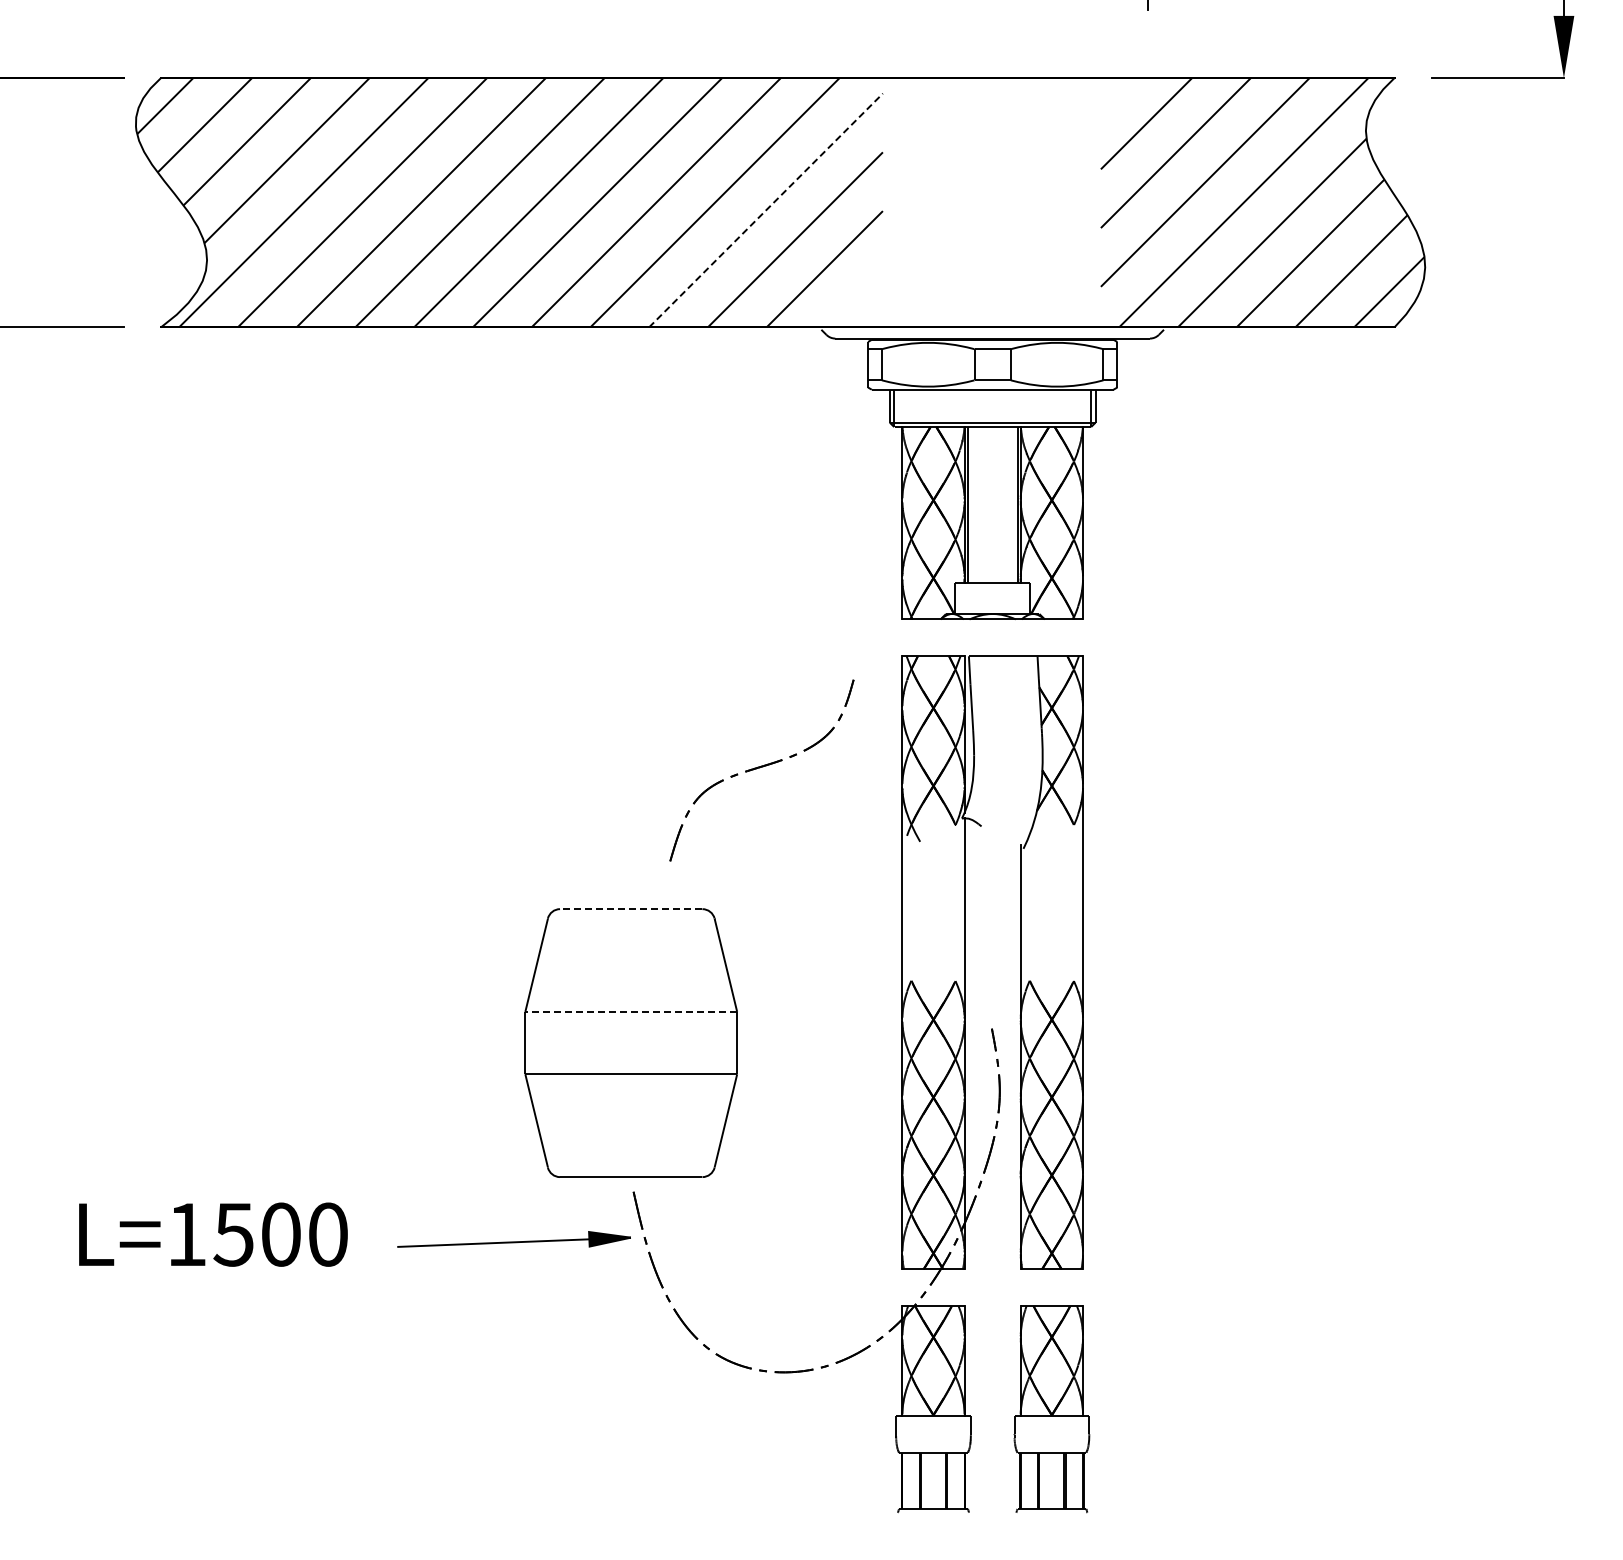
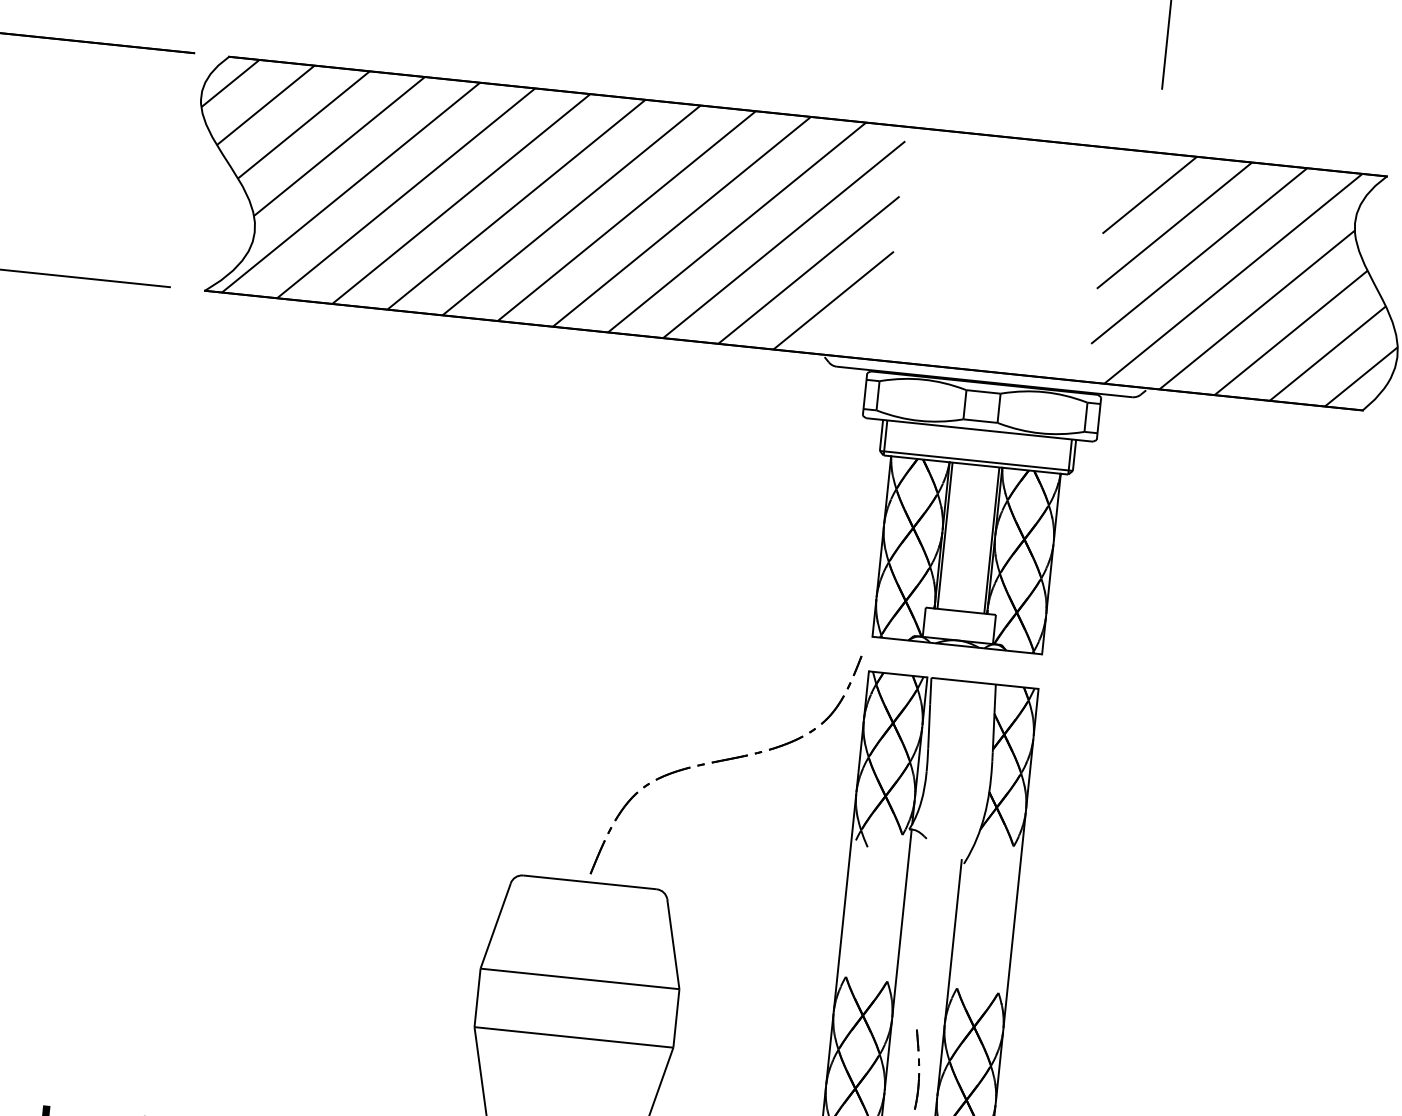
line: (766, 210) -> (784, 239), dashed -> solid
part: (761, 770) -> (725, 764), size x1.43
line: (630, 909) -> (589, 882), dashed -> solid
line: (631, 1011) -> (580, 978), dashed -> solid

